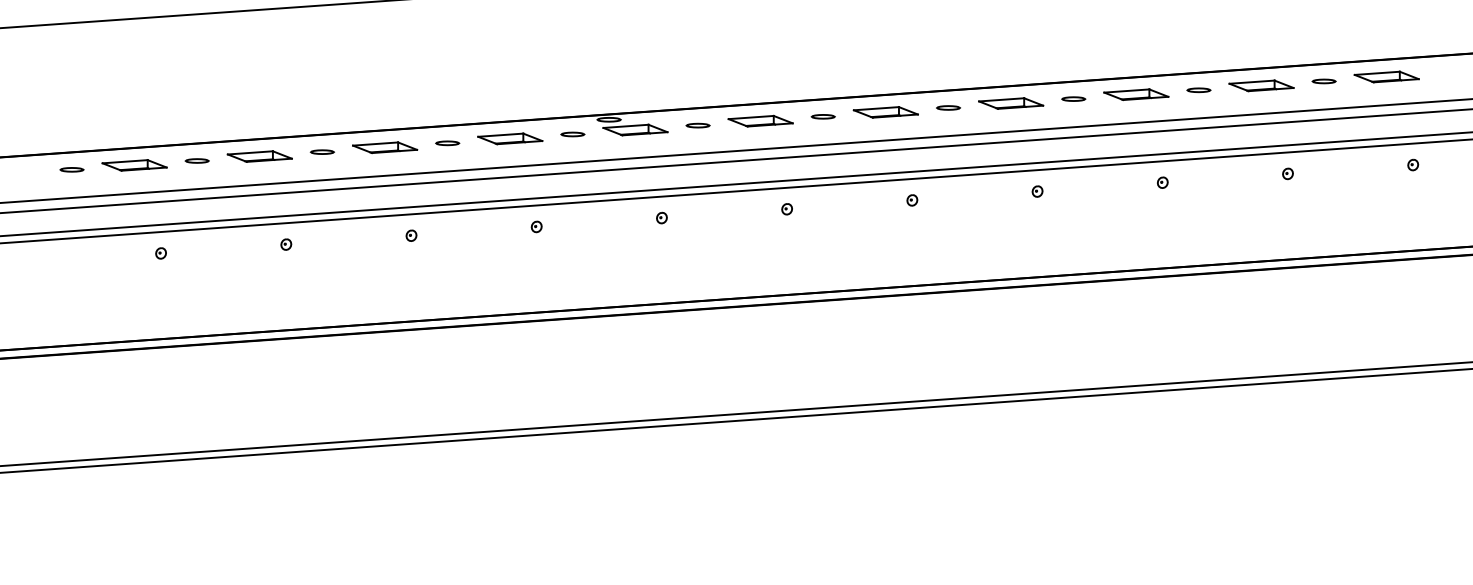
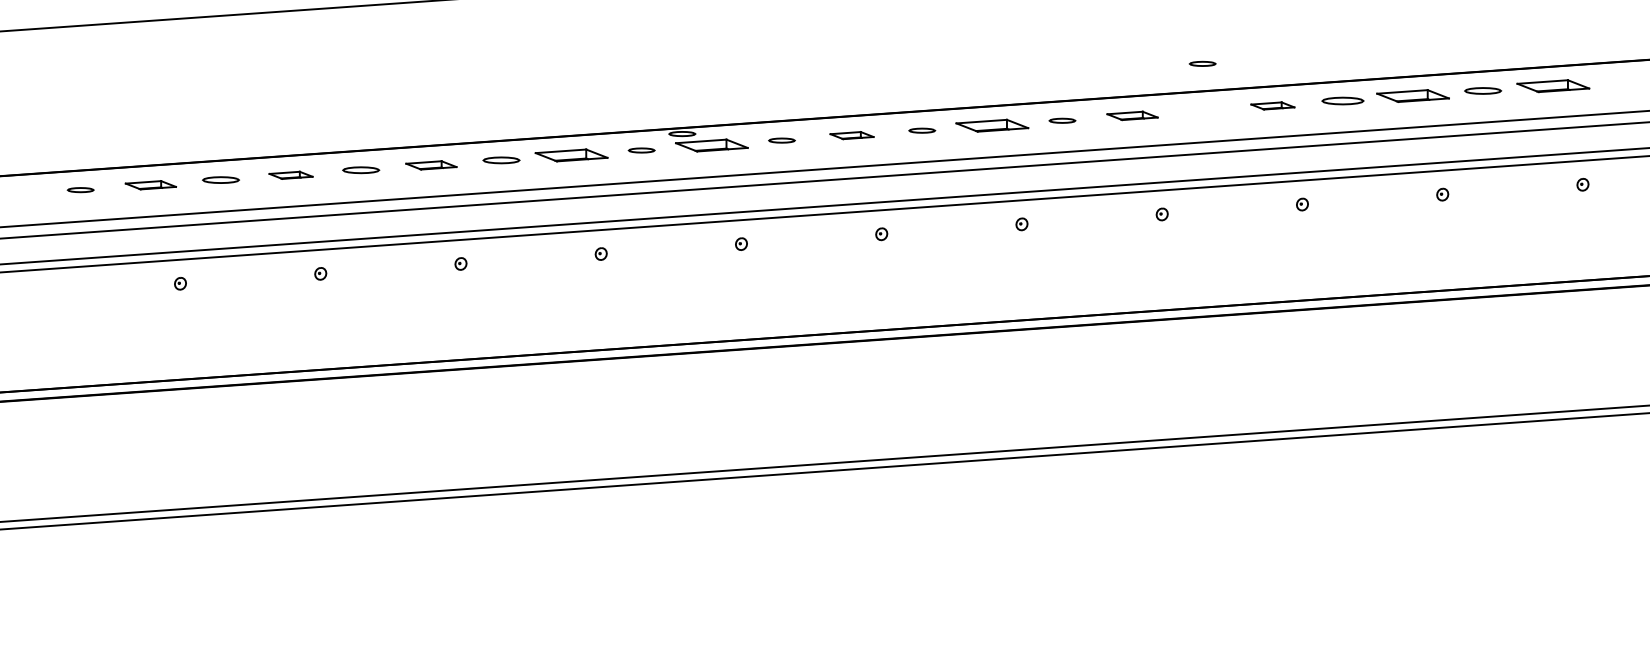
part: (1324, 81) -> (1483, 91), size x1.4
part: (1198, 89) -> (1342, 100), size x1.6
part: (1136, 94) -> (1272, 105), size x0.6
part: (1073, 98) -> (1202, 63), moved
part: (1011, 103) -> (1132, 115), size x0.7
part: (760, 121) -> (851, 135), size x0.6
part: (447, 143) -> (501, 160), size x1.4
part: (385, 147) -> (431, 165), size x0.7
part: (322, 152) -> (361, 170), size x1.4
part: (259, 156) -> (290, 175), size x0.6
part: (196, 161) -> (220, 180), size x1.4
part: (134, 165) -> (150, 185), size x0.7

